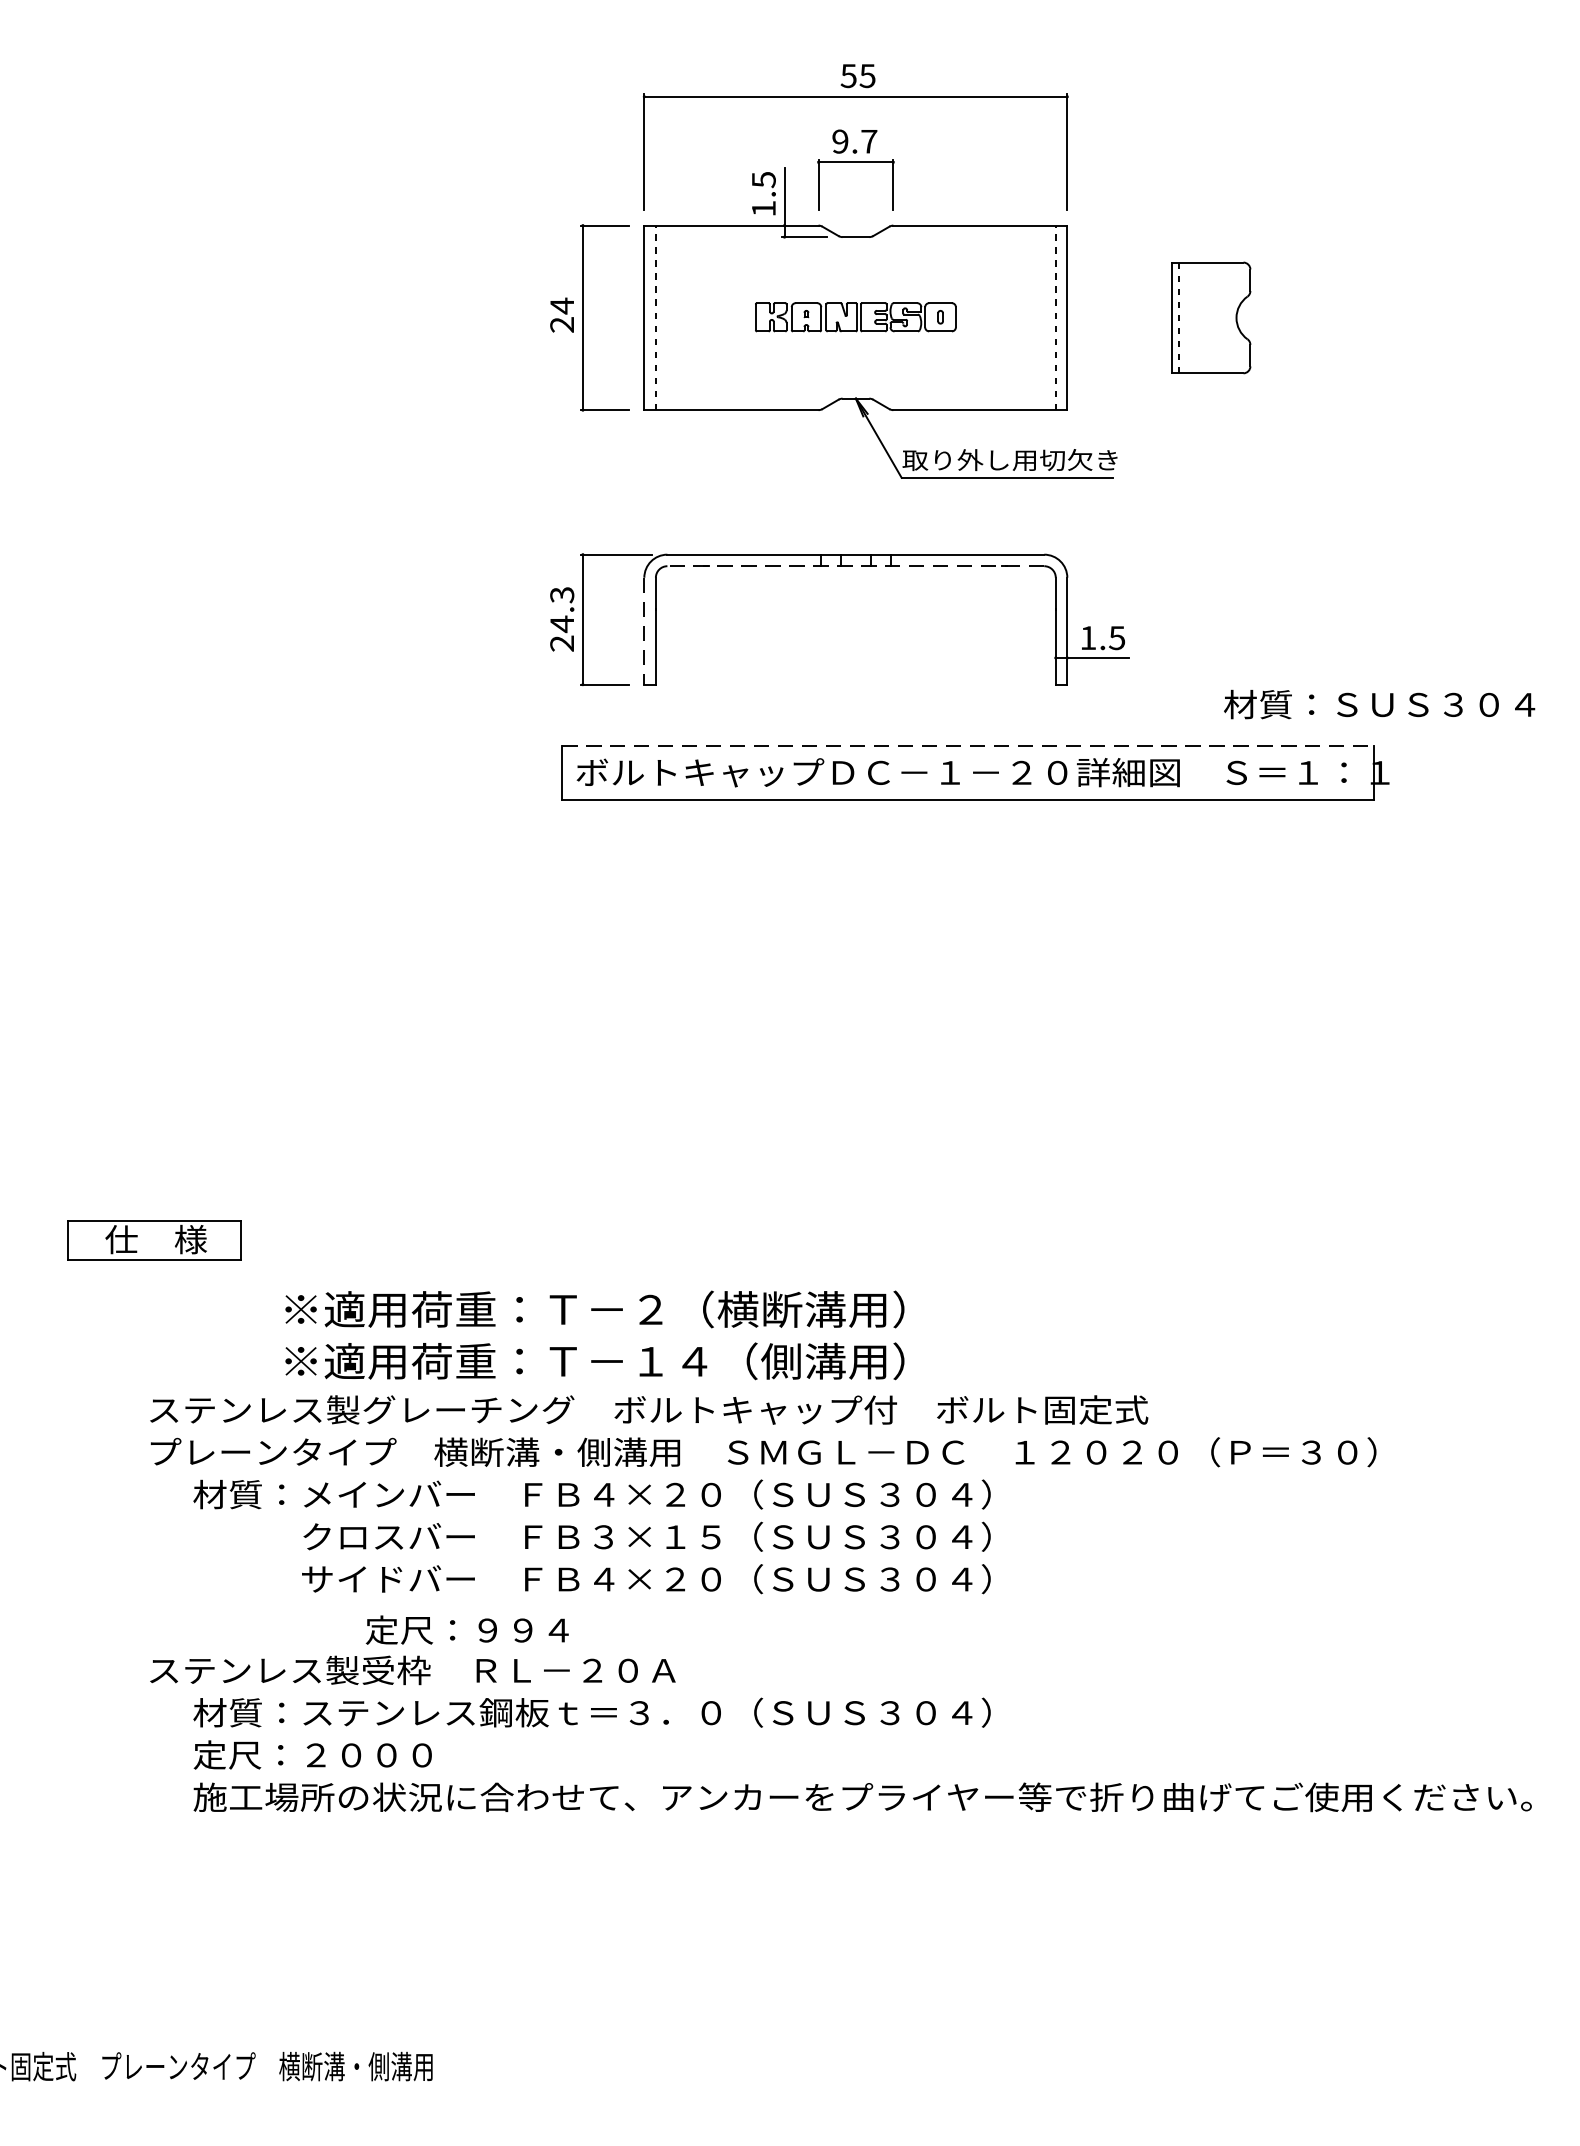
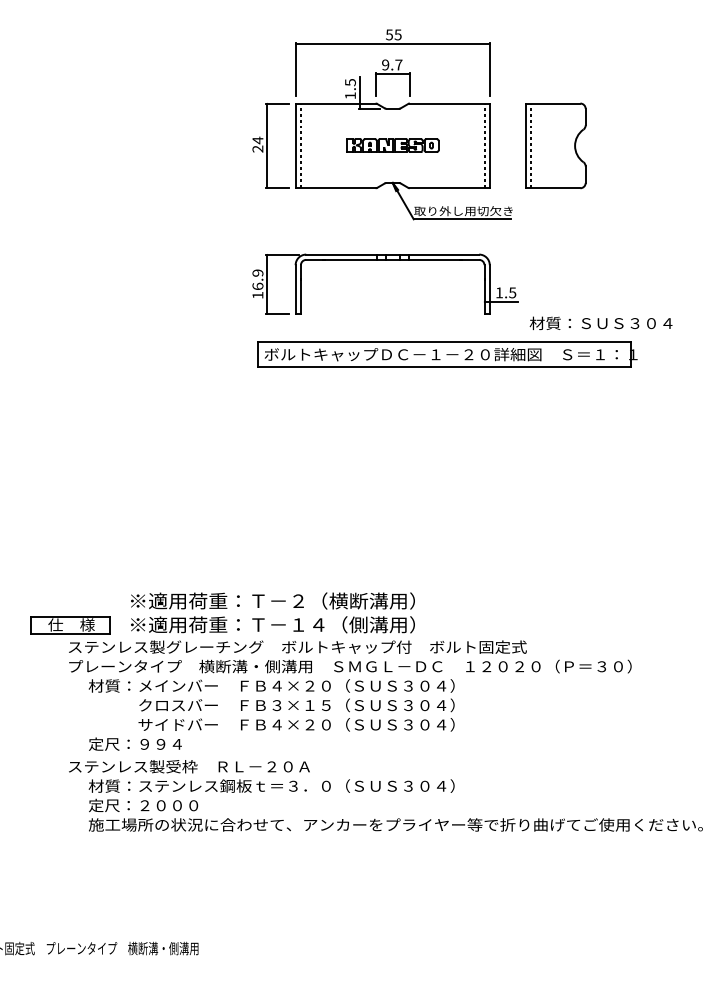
part: (1210, 316) -> (555, 145), size x1.67
line: (855, 565) -> (392, 259), dashed -> solid
text: (561, 617) -> (257, 283), 24.3 -> 16.9
line: (644, 630) -> (295, 289), dashed -> solid
text: (1378, 704) -> (600, 323), moved
line: (968, 746) -> (444, 342), dashed -> solid
part: (153, 1240) -> (70, 625), moved
text: (467, 1628) -> (135, 743), moved

